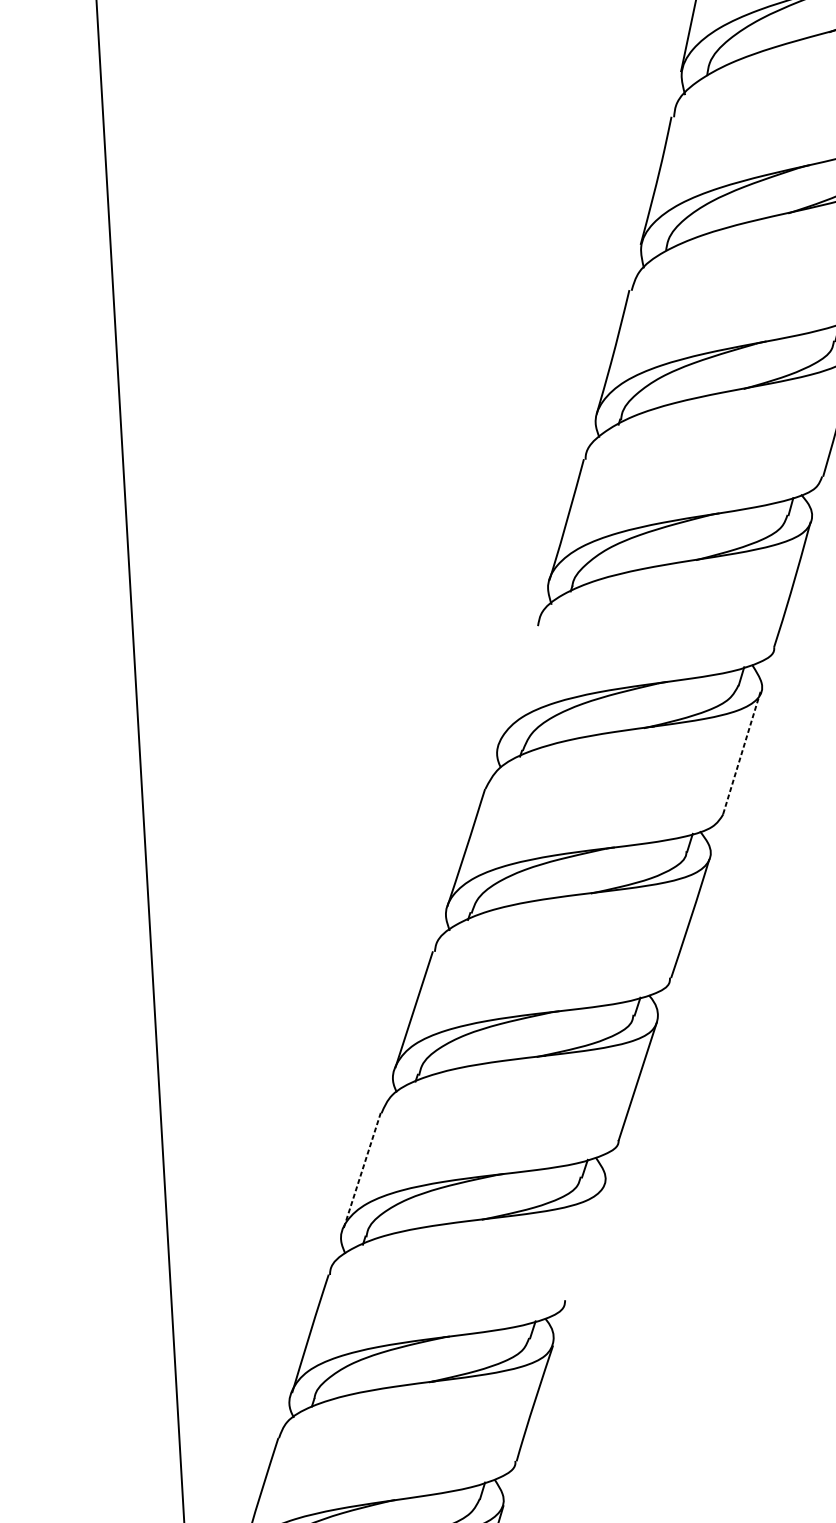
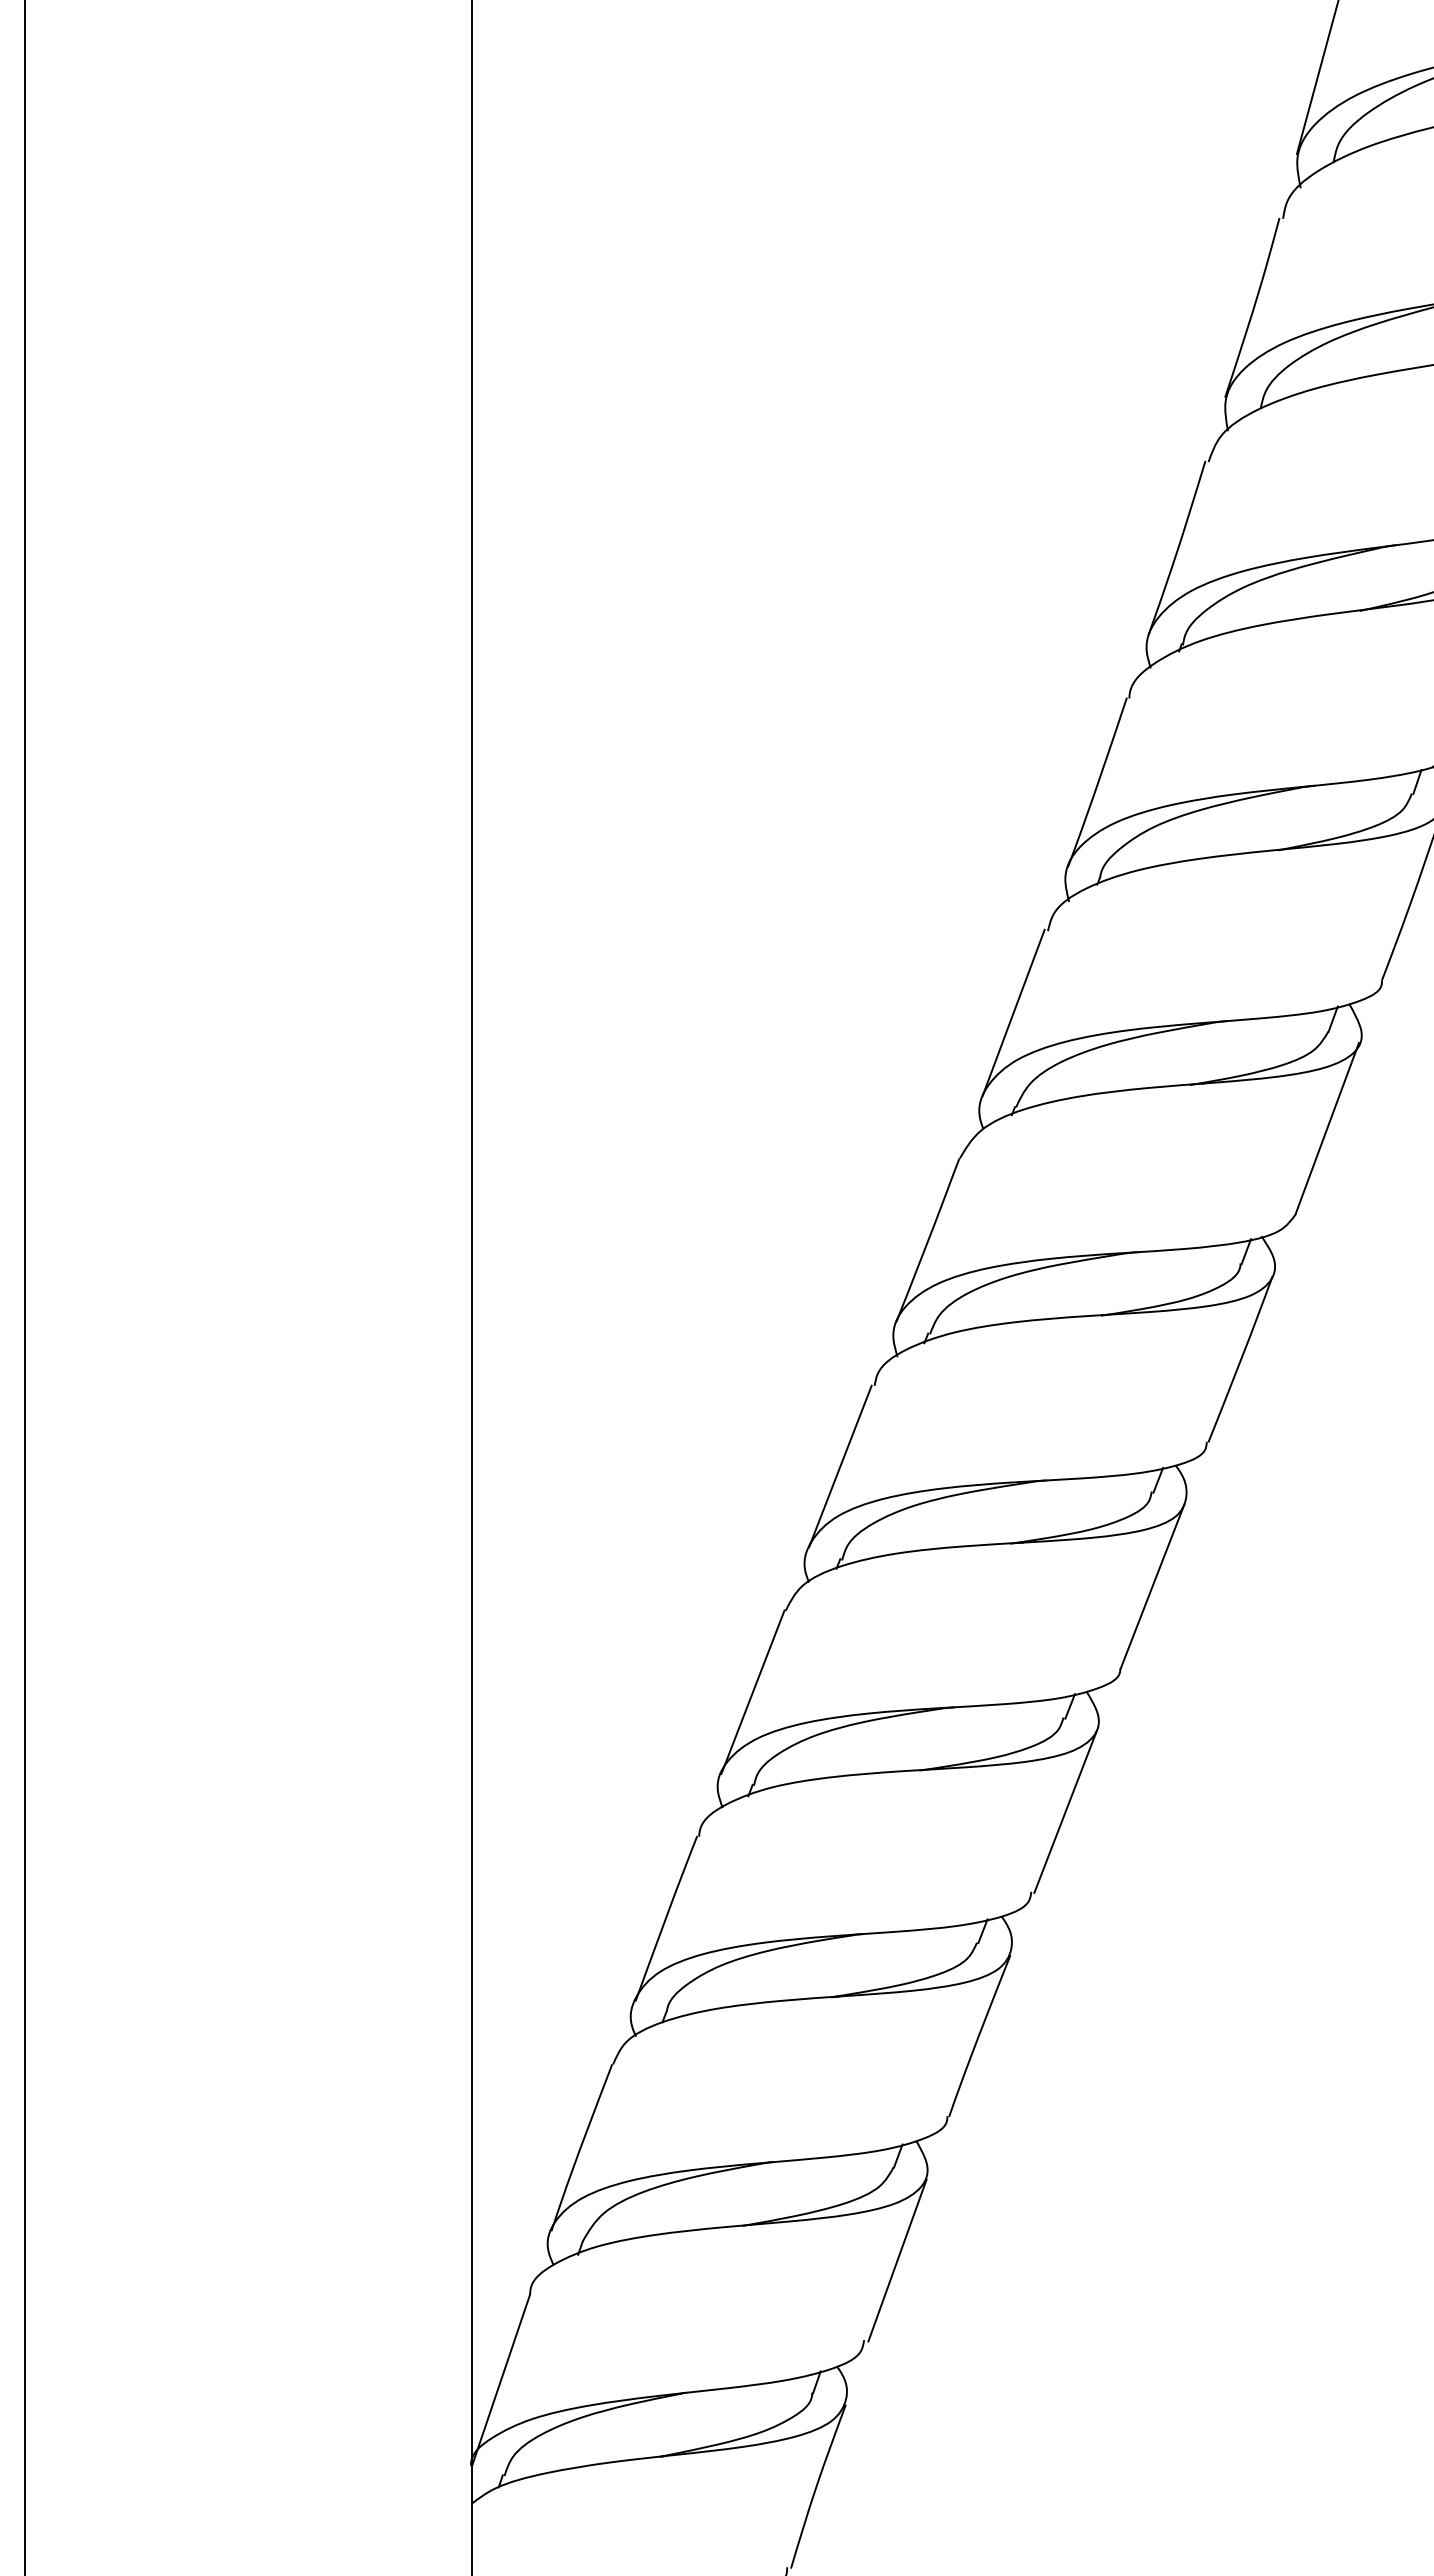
line: (517, 684) -> (1013, 1012), added
line: (741, 753) -> (1327, 1128), dashed -> solid
line: (361, 1171) -> (752, 1692), dashed -> solid
line: (585, 1242) -> (1065, 1811), added

